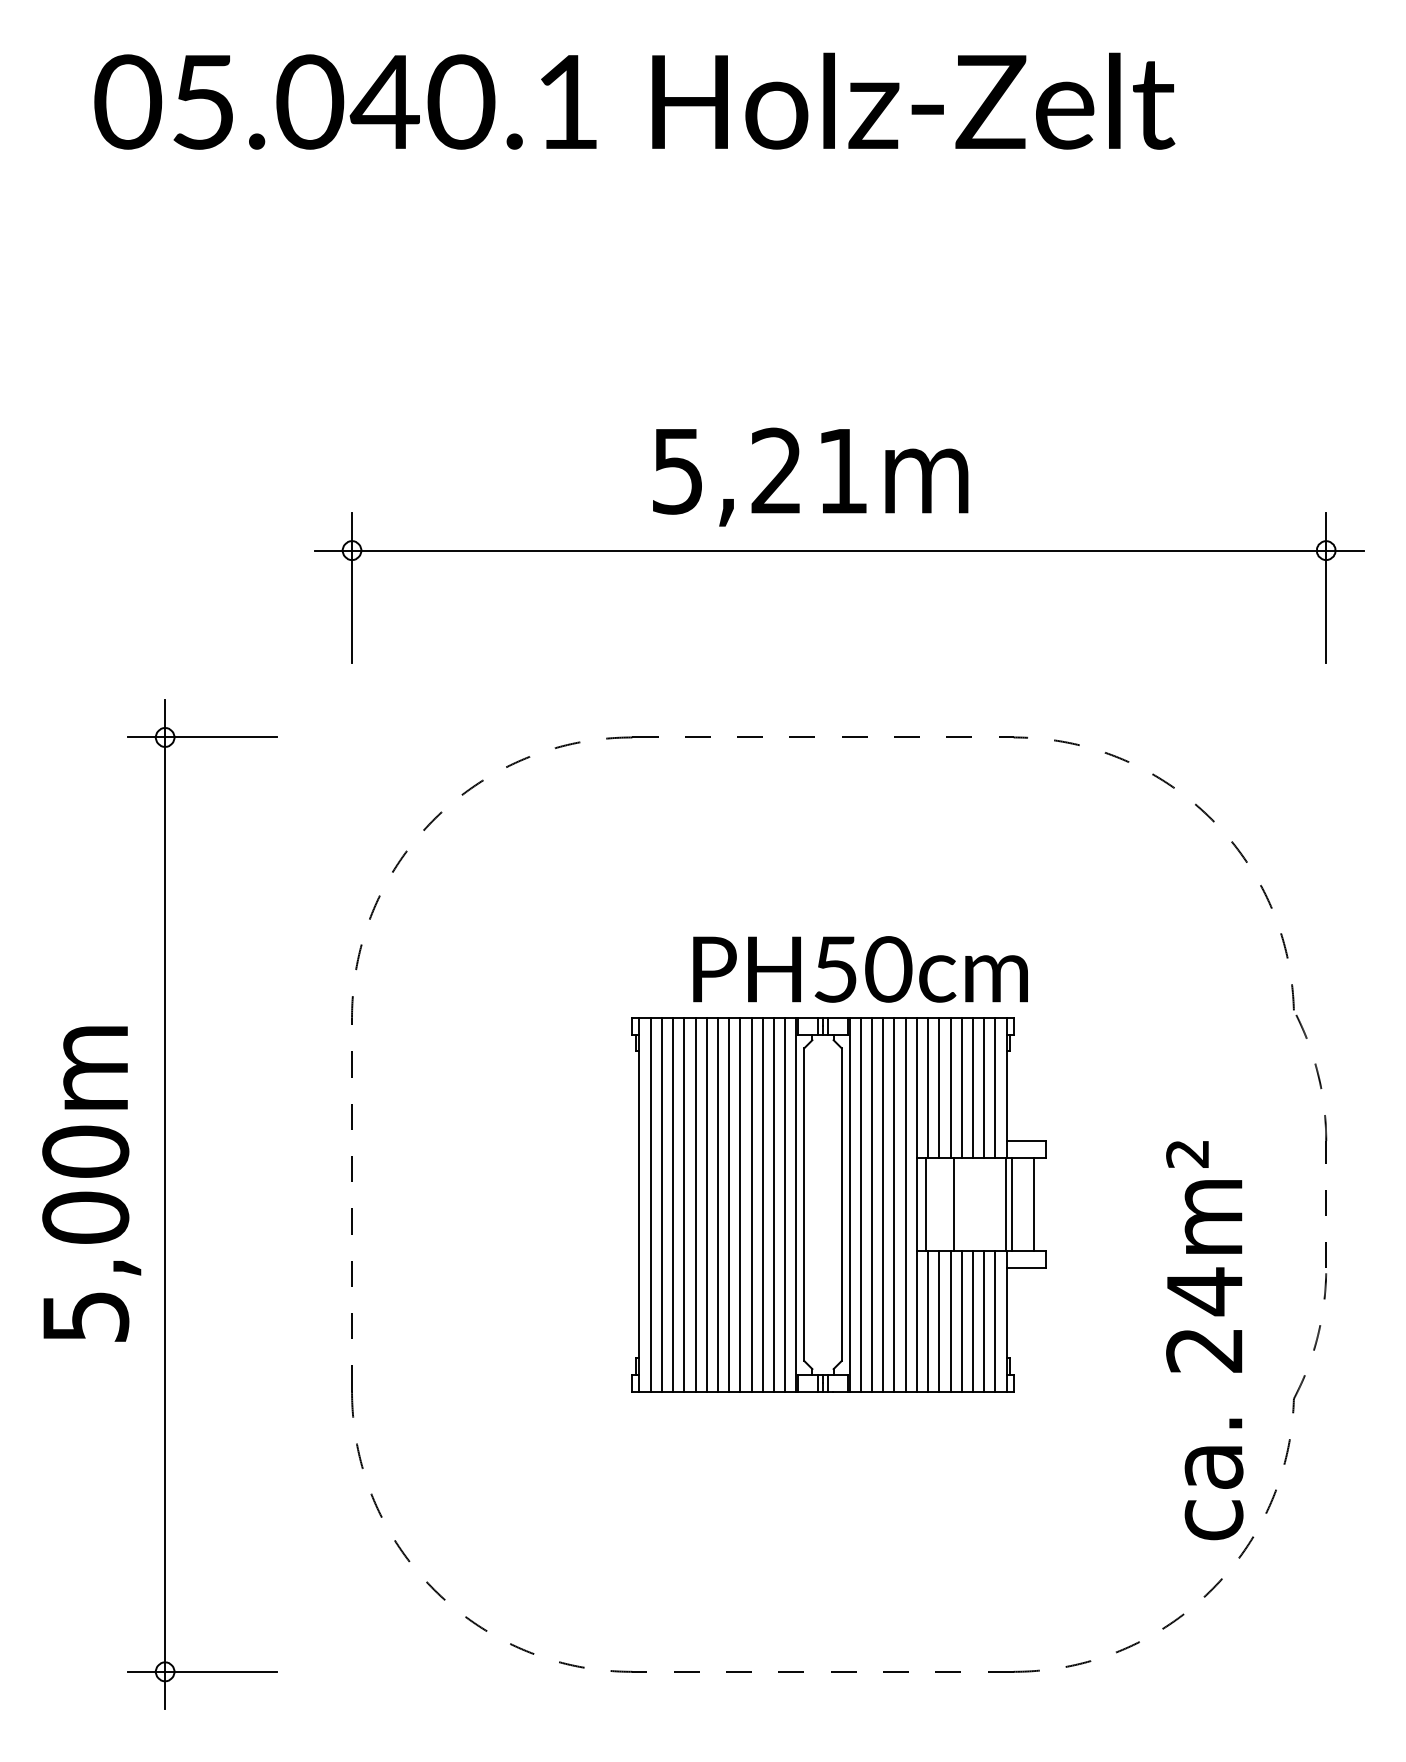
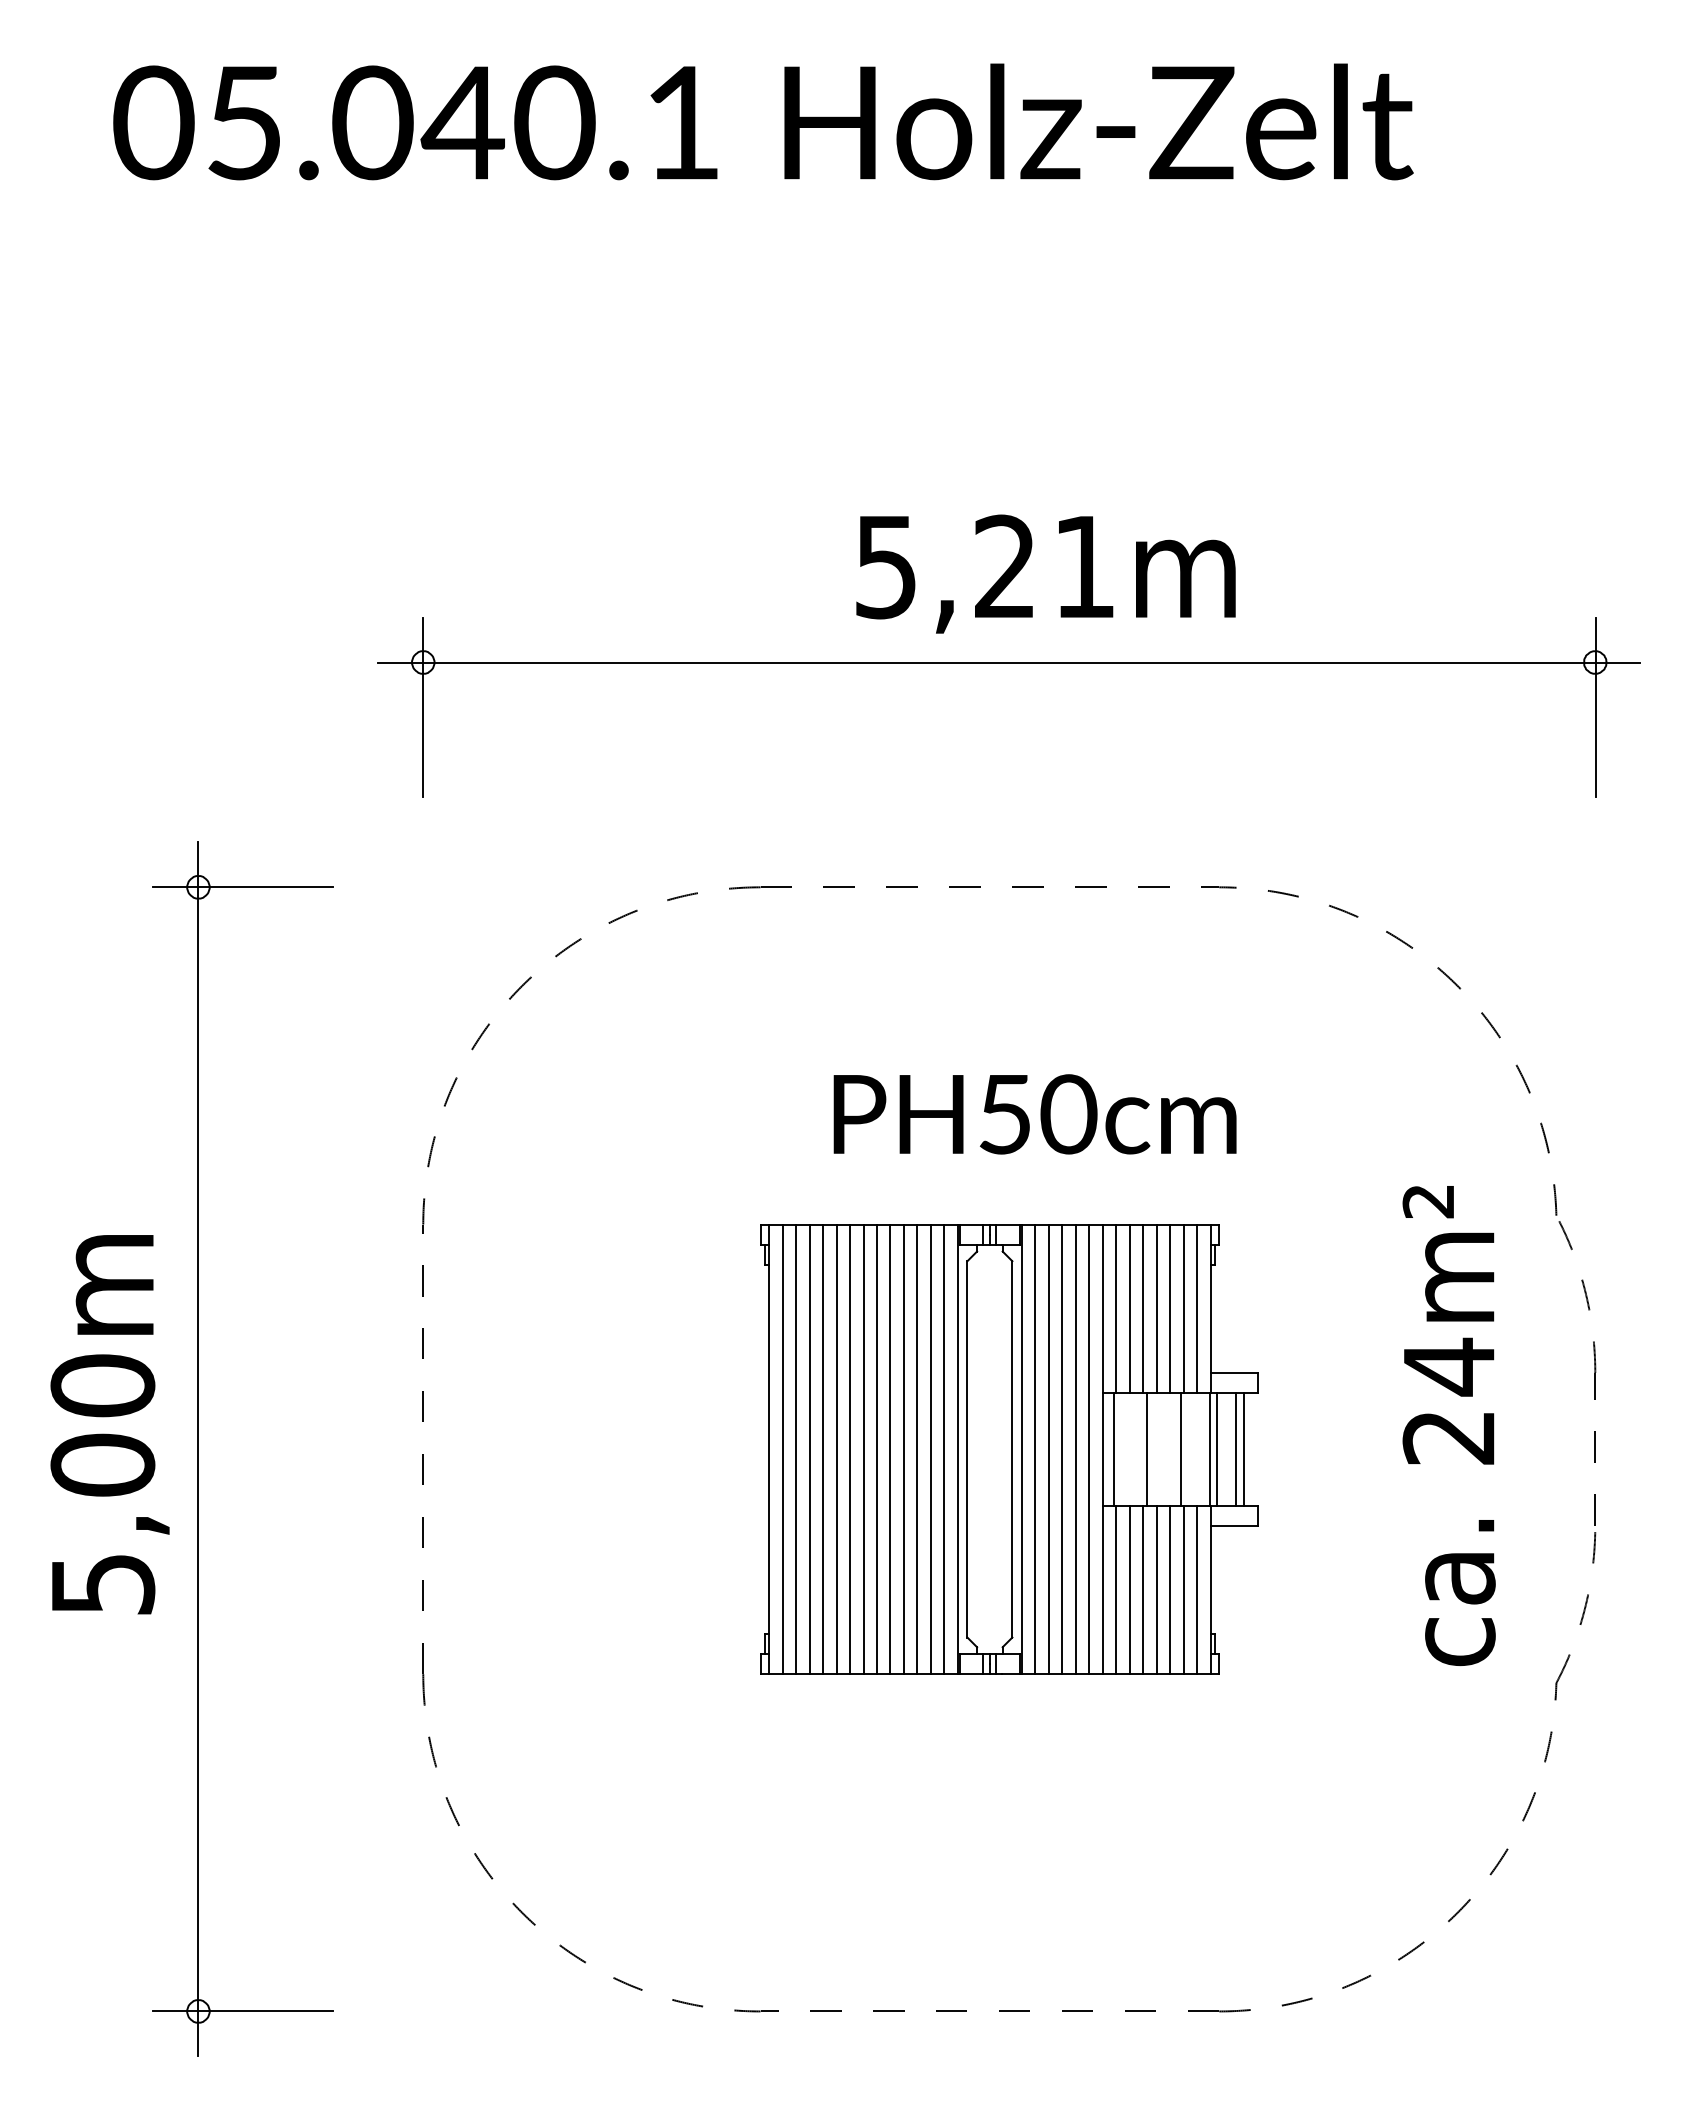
text: (810, 476) -> (1045, 573), moved
text: (860, 969) -> (1034, 1114), moved
line: (981, 1204) -> (1180, 1449), added
line: (1027, 1204) -> (1236, 1449), added
text: (1204, 1340) -> (1448, 1425), moved

